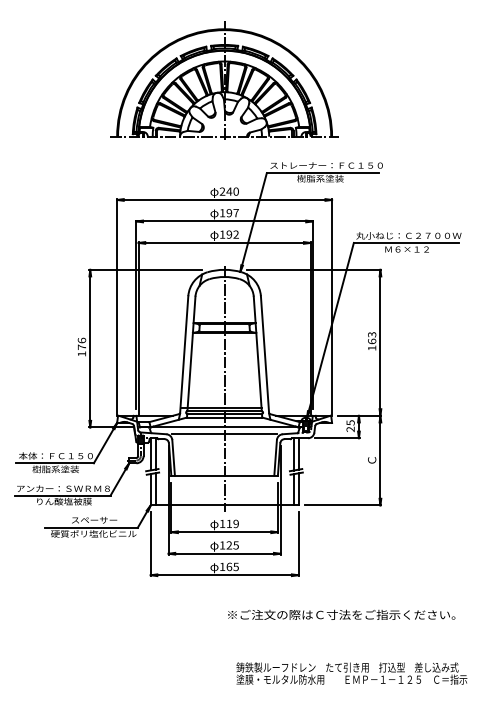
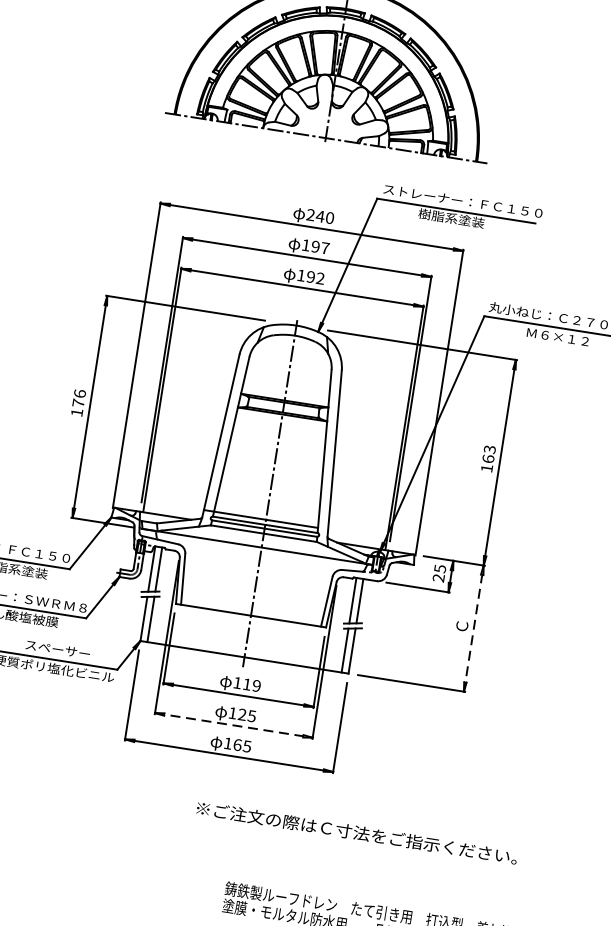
line: (224, 434) -> (259, 557), removed
line: (380, 460) -> (473, 628), solid -> dashed
line: (224, 553) -> (233, 725), solid -> dashed
text: (341, 614) -> (356, 832), moved

